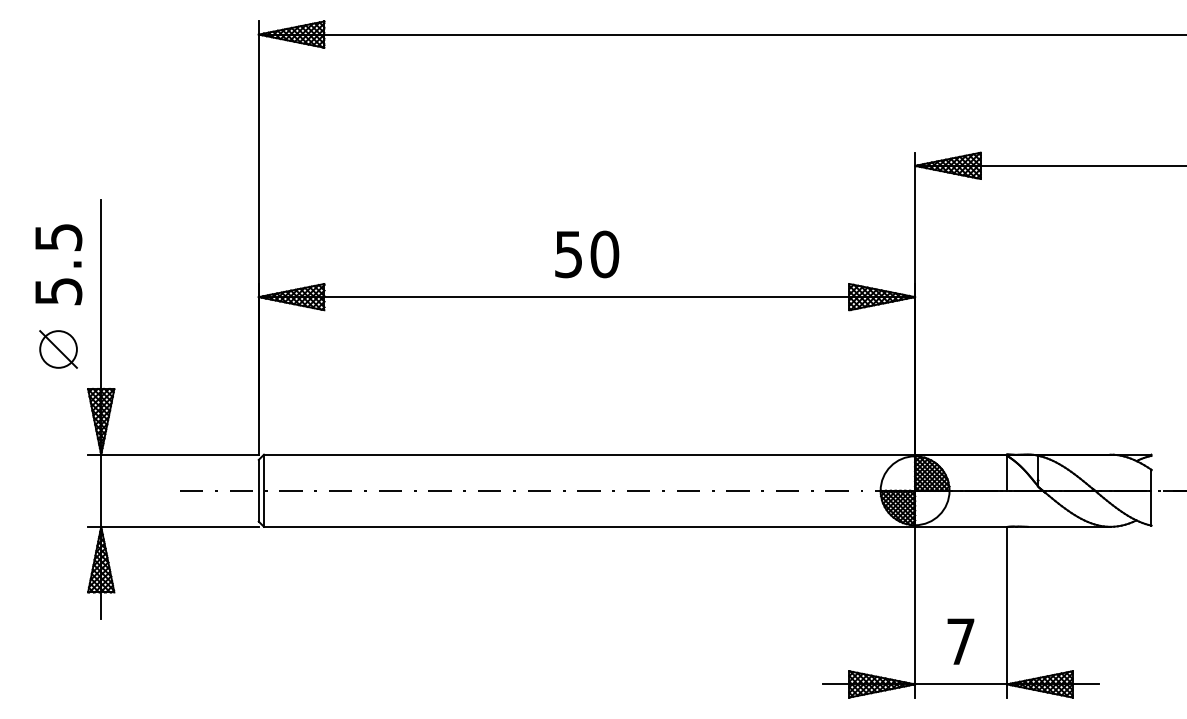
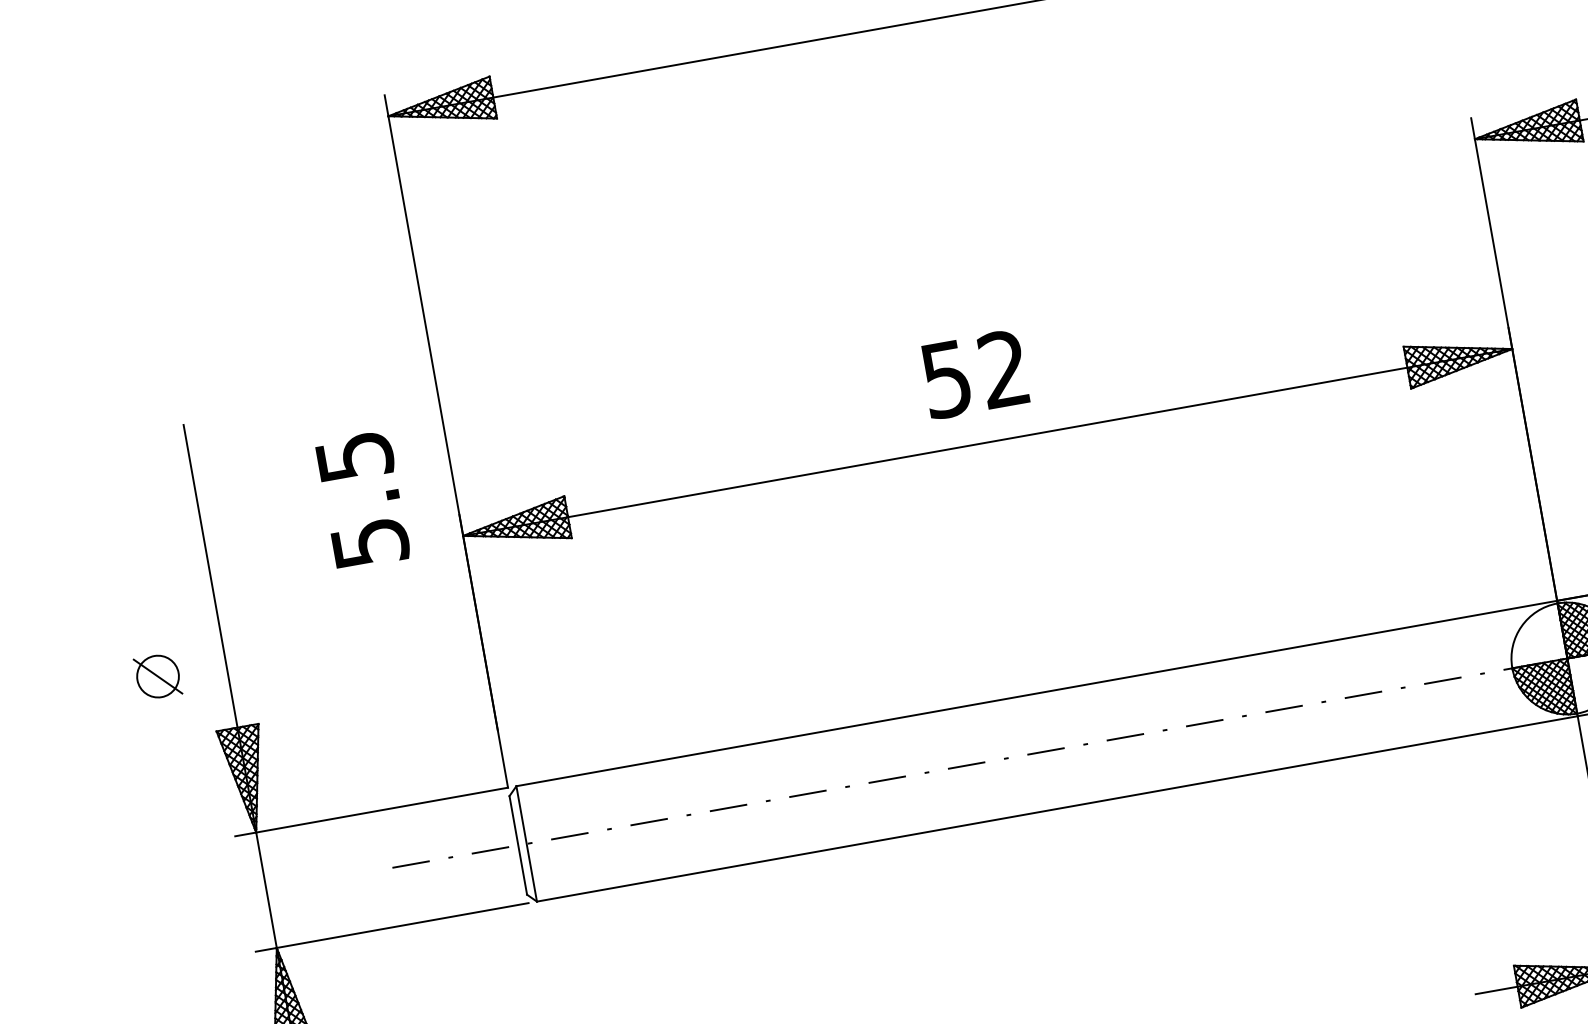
text: (604, 254) -> (1003, 369), 50 -> 52
text: (58, 264) -> (362, 500), moved
part: (58, 349) -> (157, 676), size x0.7

